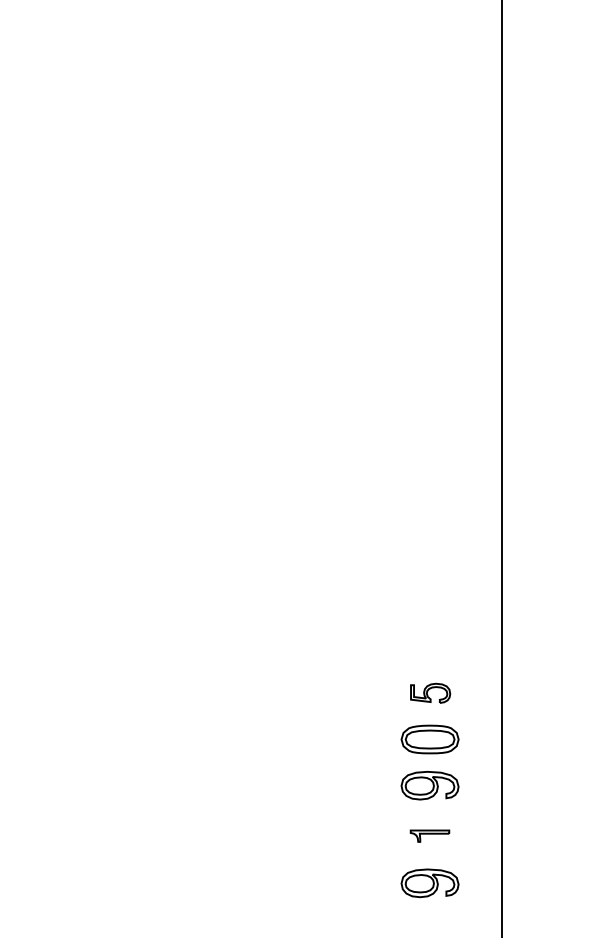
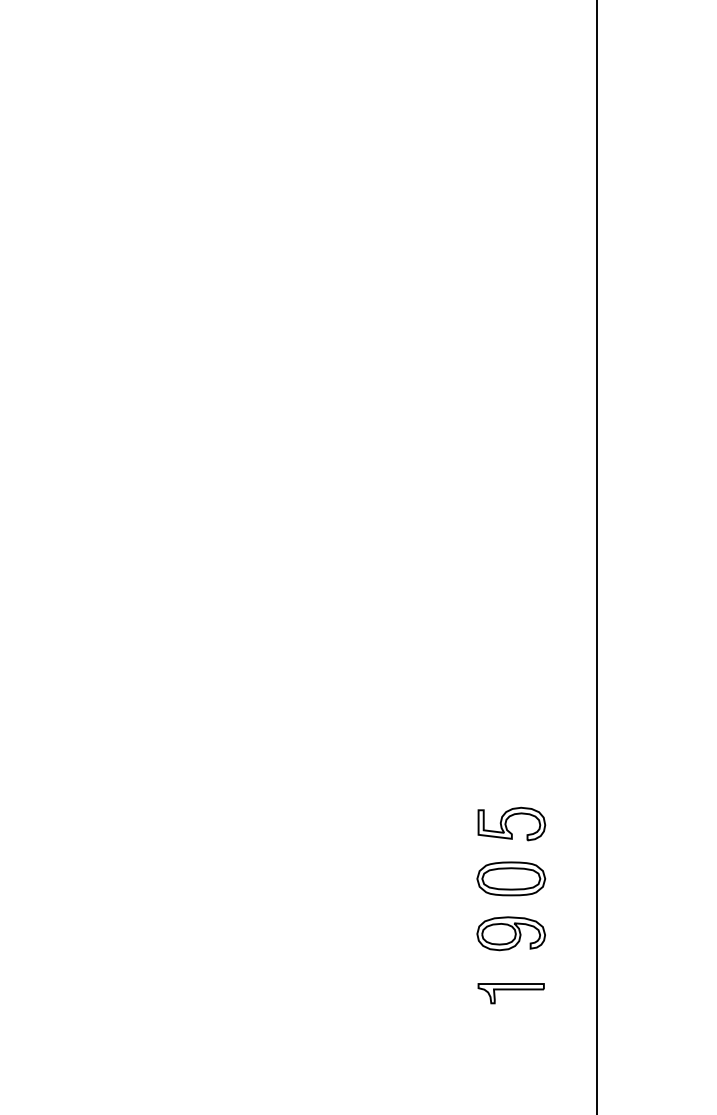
part: (430, 692) -> (511, 823), size x1.43
part: (429, 835) -> (510, 993), size x1.43
part: (429, 883) -> (510, 1049), removed

